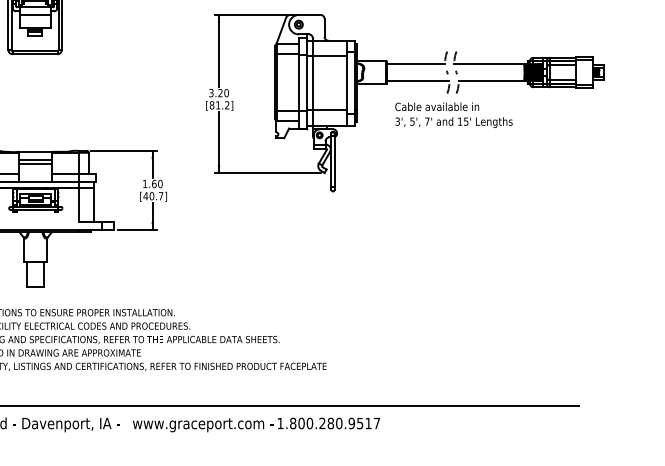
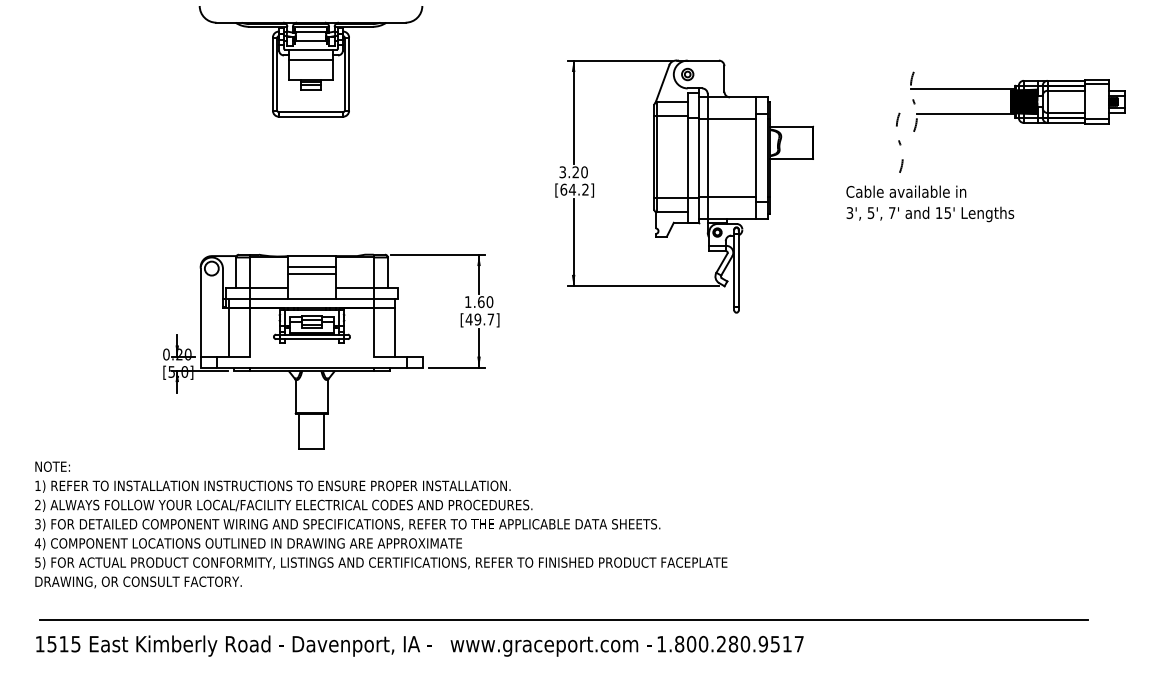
line: (415, 63) -> (854, 130), removed
part: (529, 72) -> (1017, 101), moved
line: (417, 81) -> (857, 155), removed
text: (215, 105) -> (568, 189), [81.2] -> [64.2]
text: (454, 114) -> (930, 203), moved
text: (151, 196) -> (477, 319), [40.7] -> [49.7]

